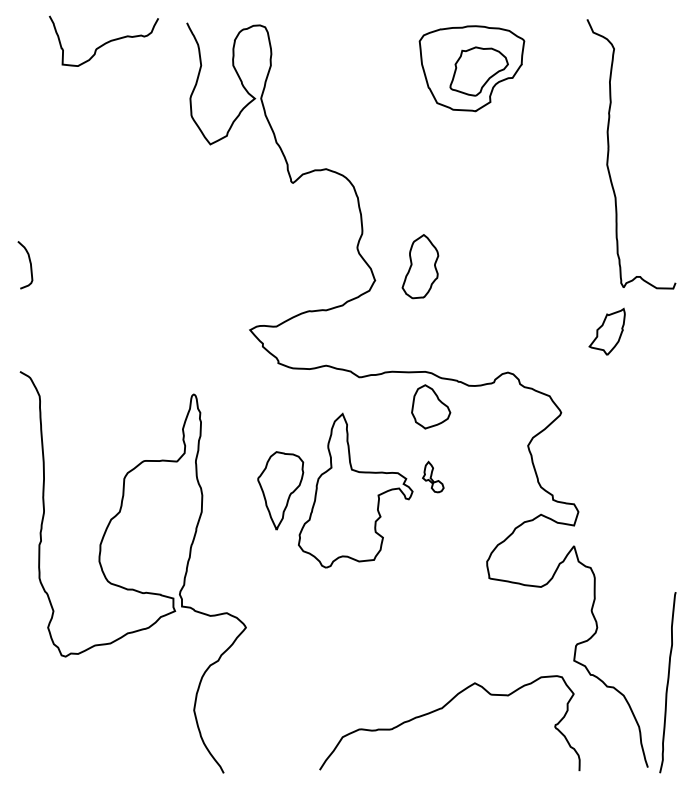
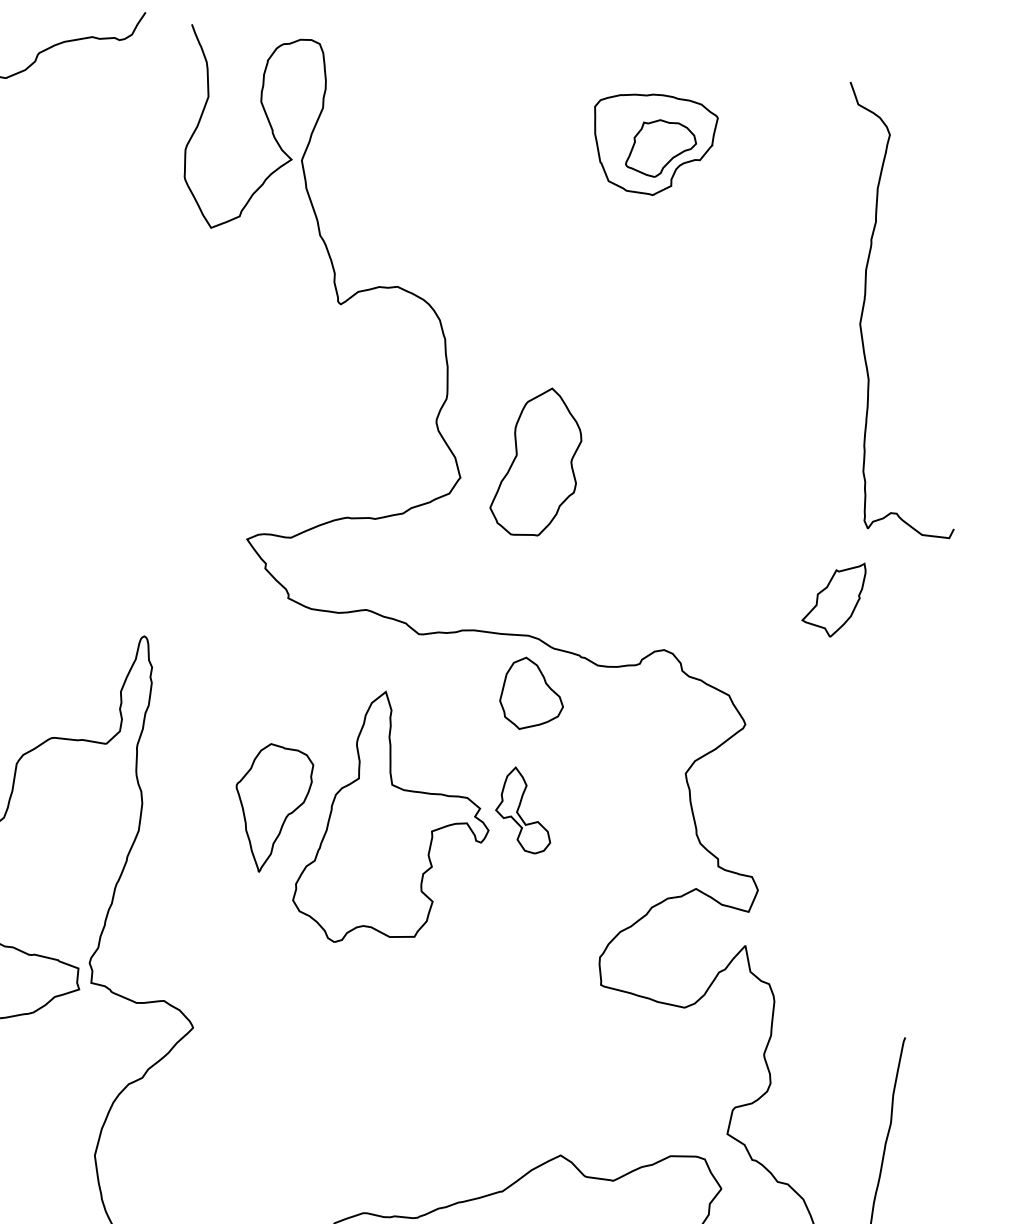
part: (472, 68) -> (654, 144), size x0.71
part: (420, 266) -> (537, 461), size x1.43
part: (433, 476) -> (525, 809), size x1.67

